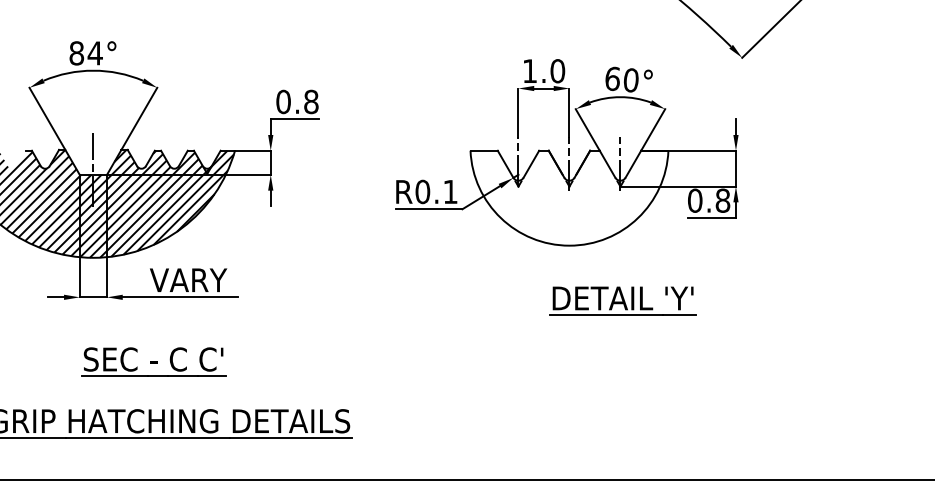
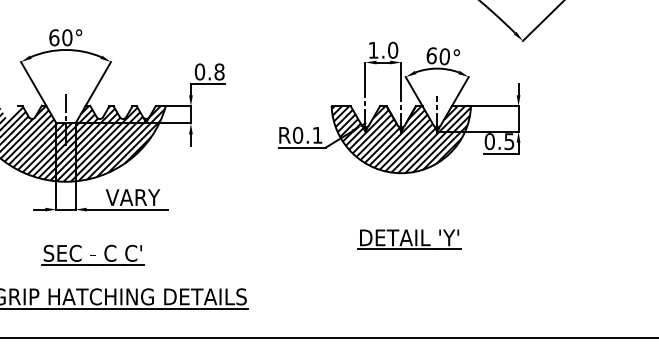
text: (85, 53) -> (60, 37), 84° -> 60°
hatch: (569, 197) -> (401, 139), added
text: (722, 200) -> (509, 141), 0.8 -> 0.5
part: (622, 300) -> (409, 239), moved
part: (153, 361) -> (92, 254), moved

